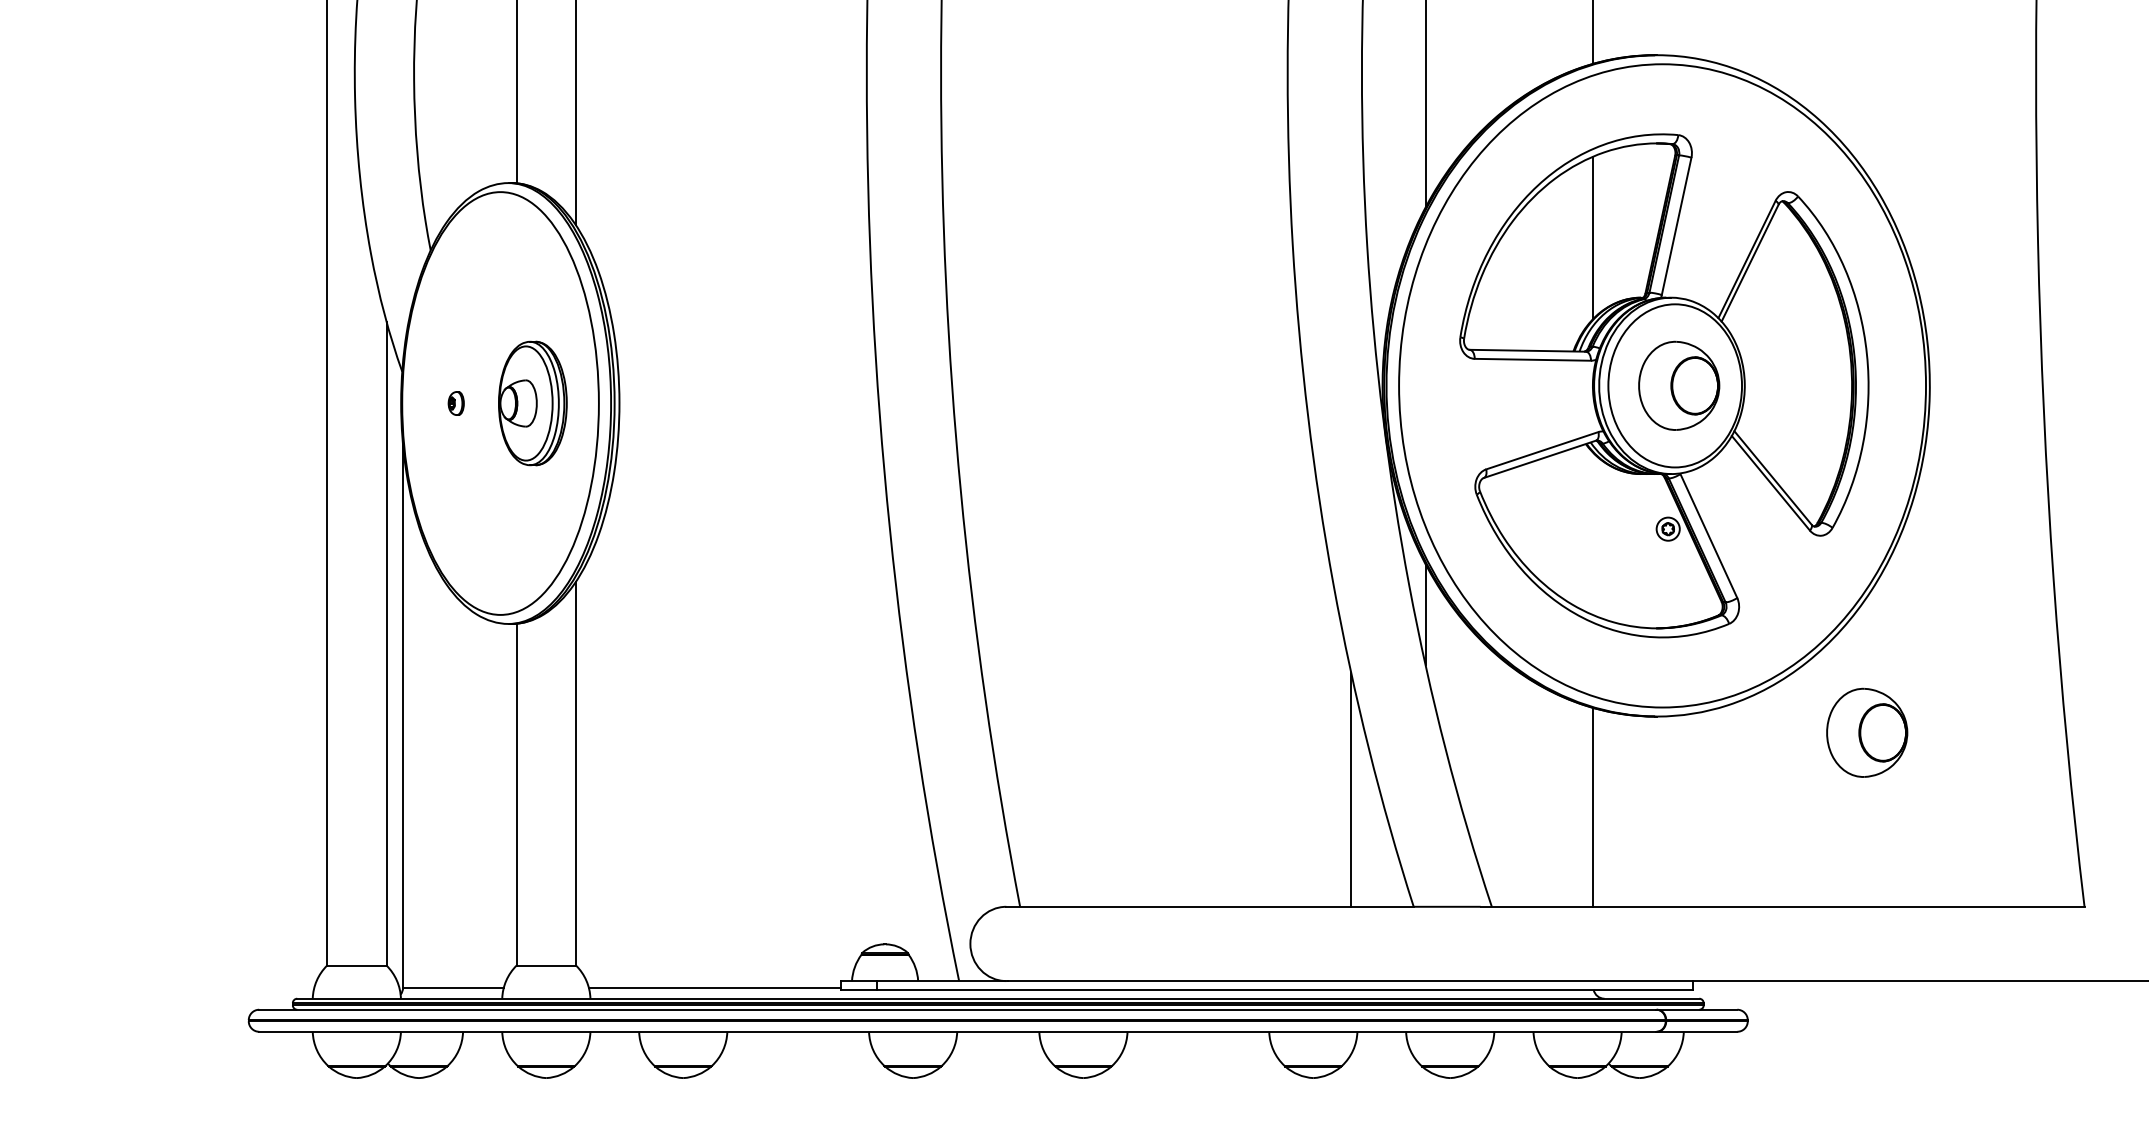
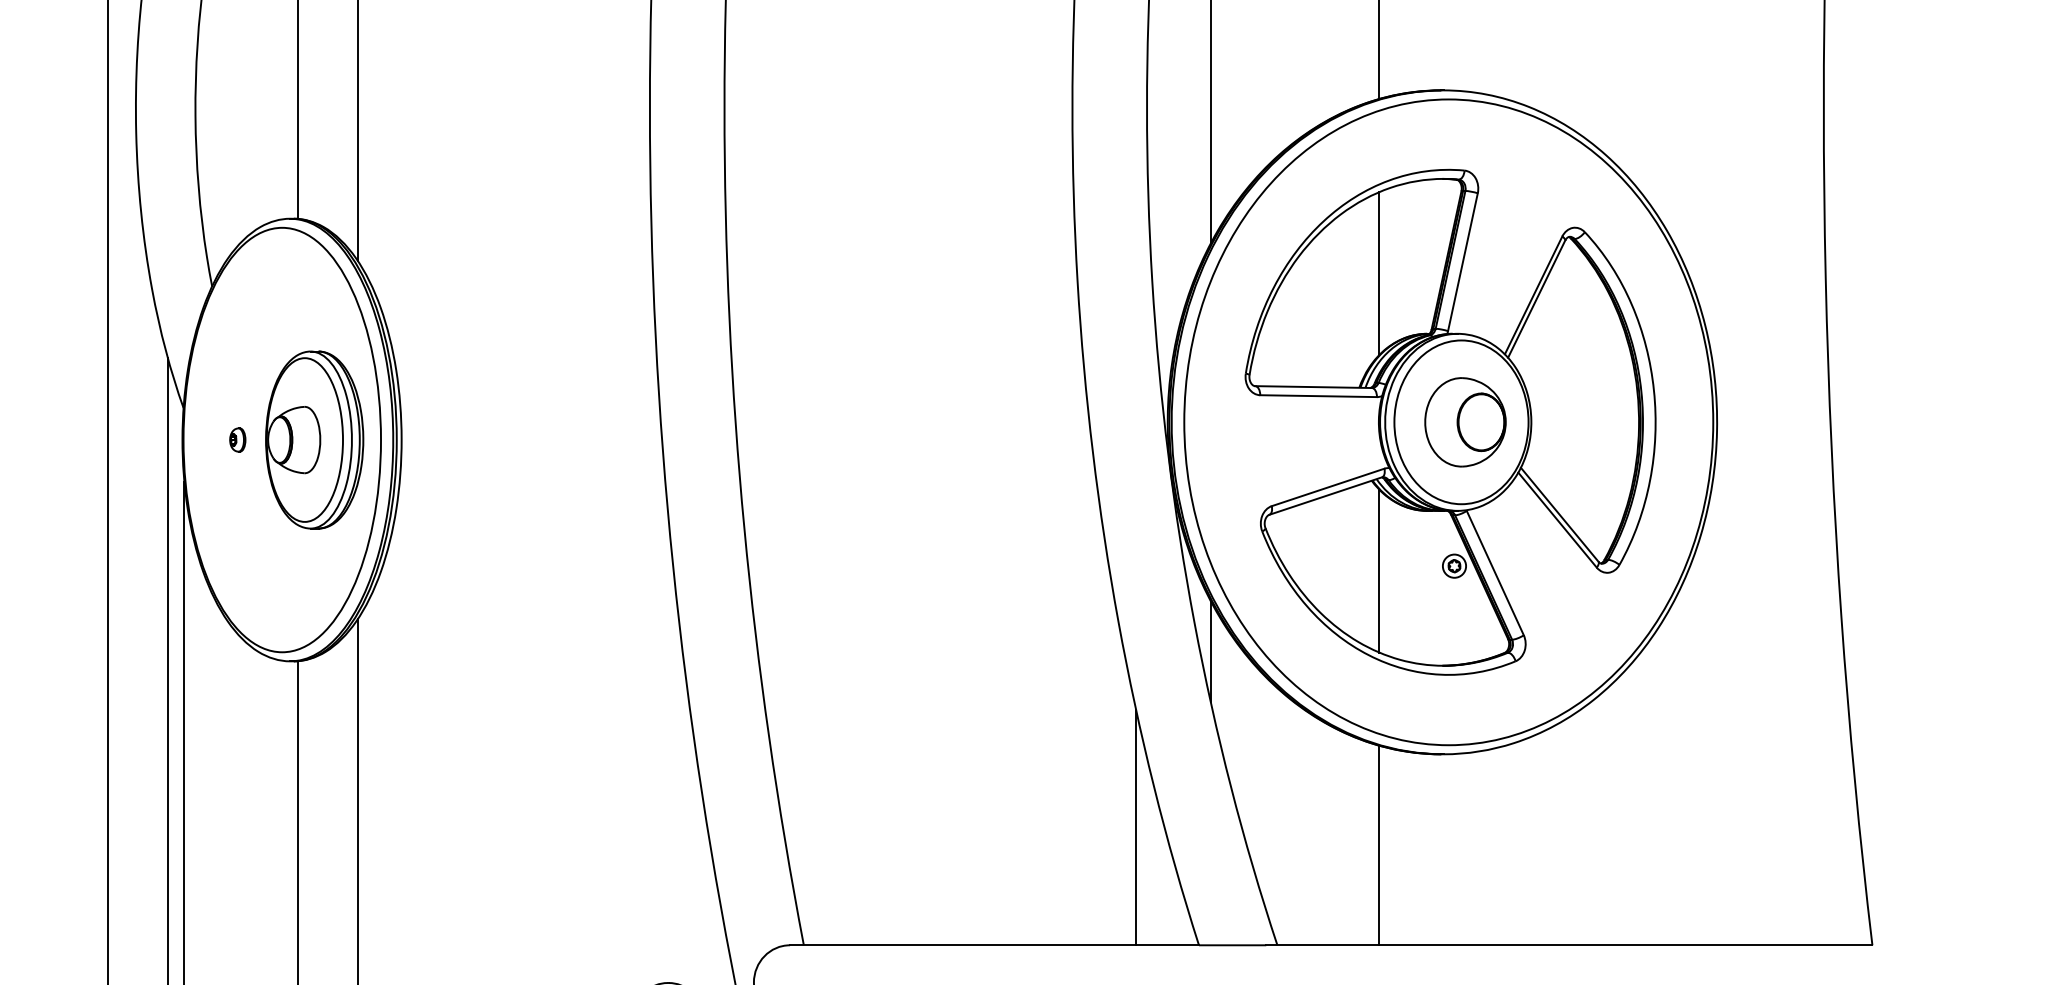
part: (532, 403) -> (314, 440), size x1.43
line: (1593, 534) -> (1379, 571), added
part: (1867, 732) -> (1654, 770), removed

